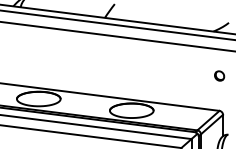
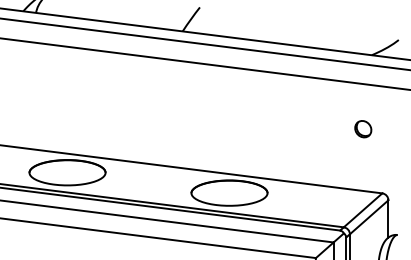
part: (219, 75) -> (363, 128), moved

